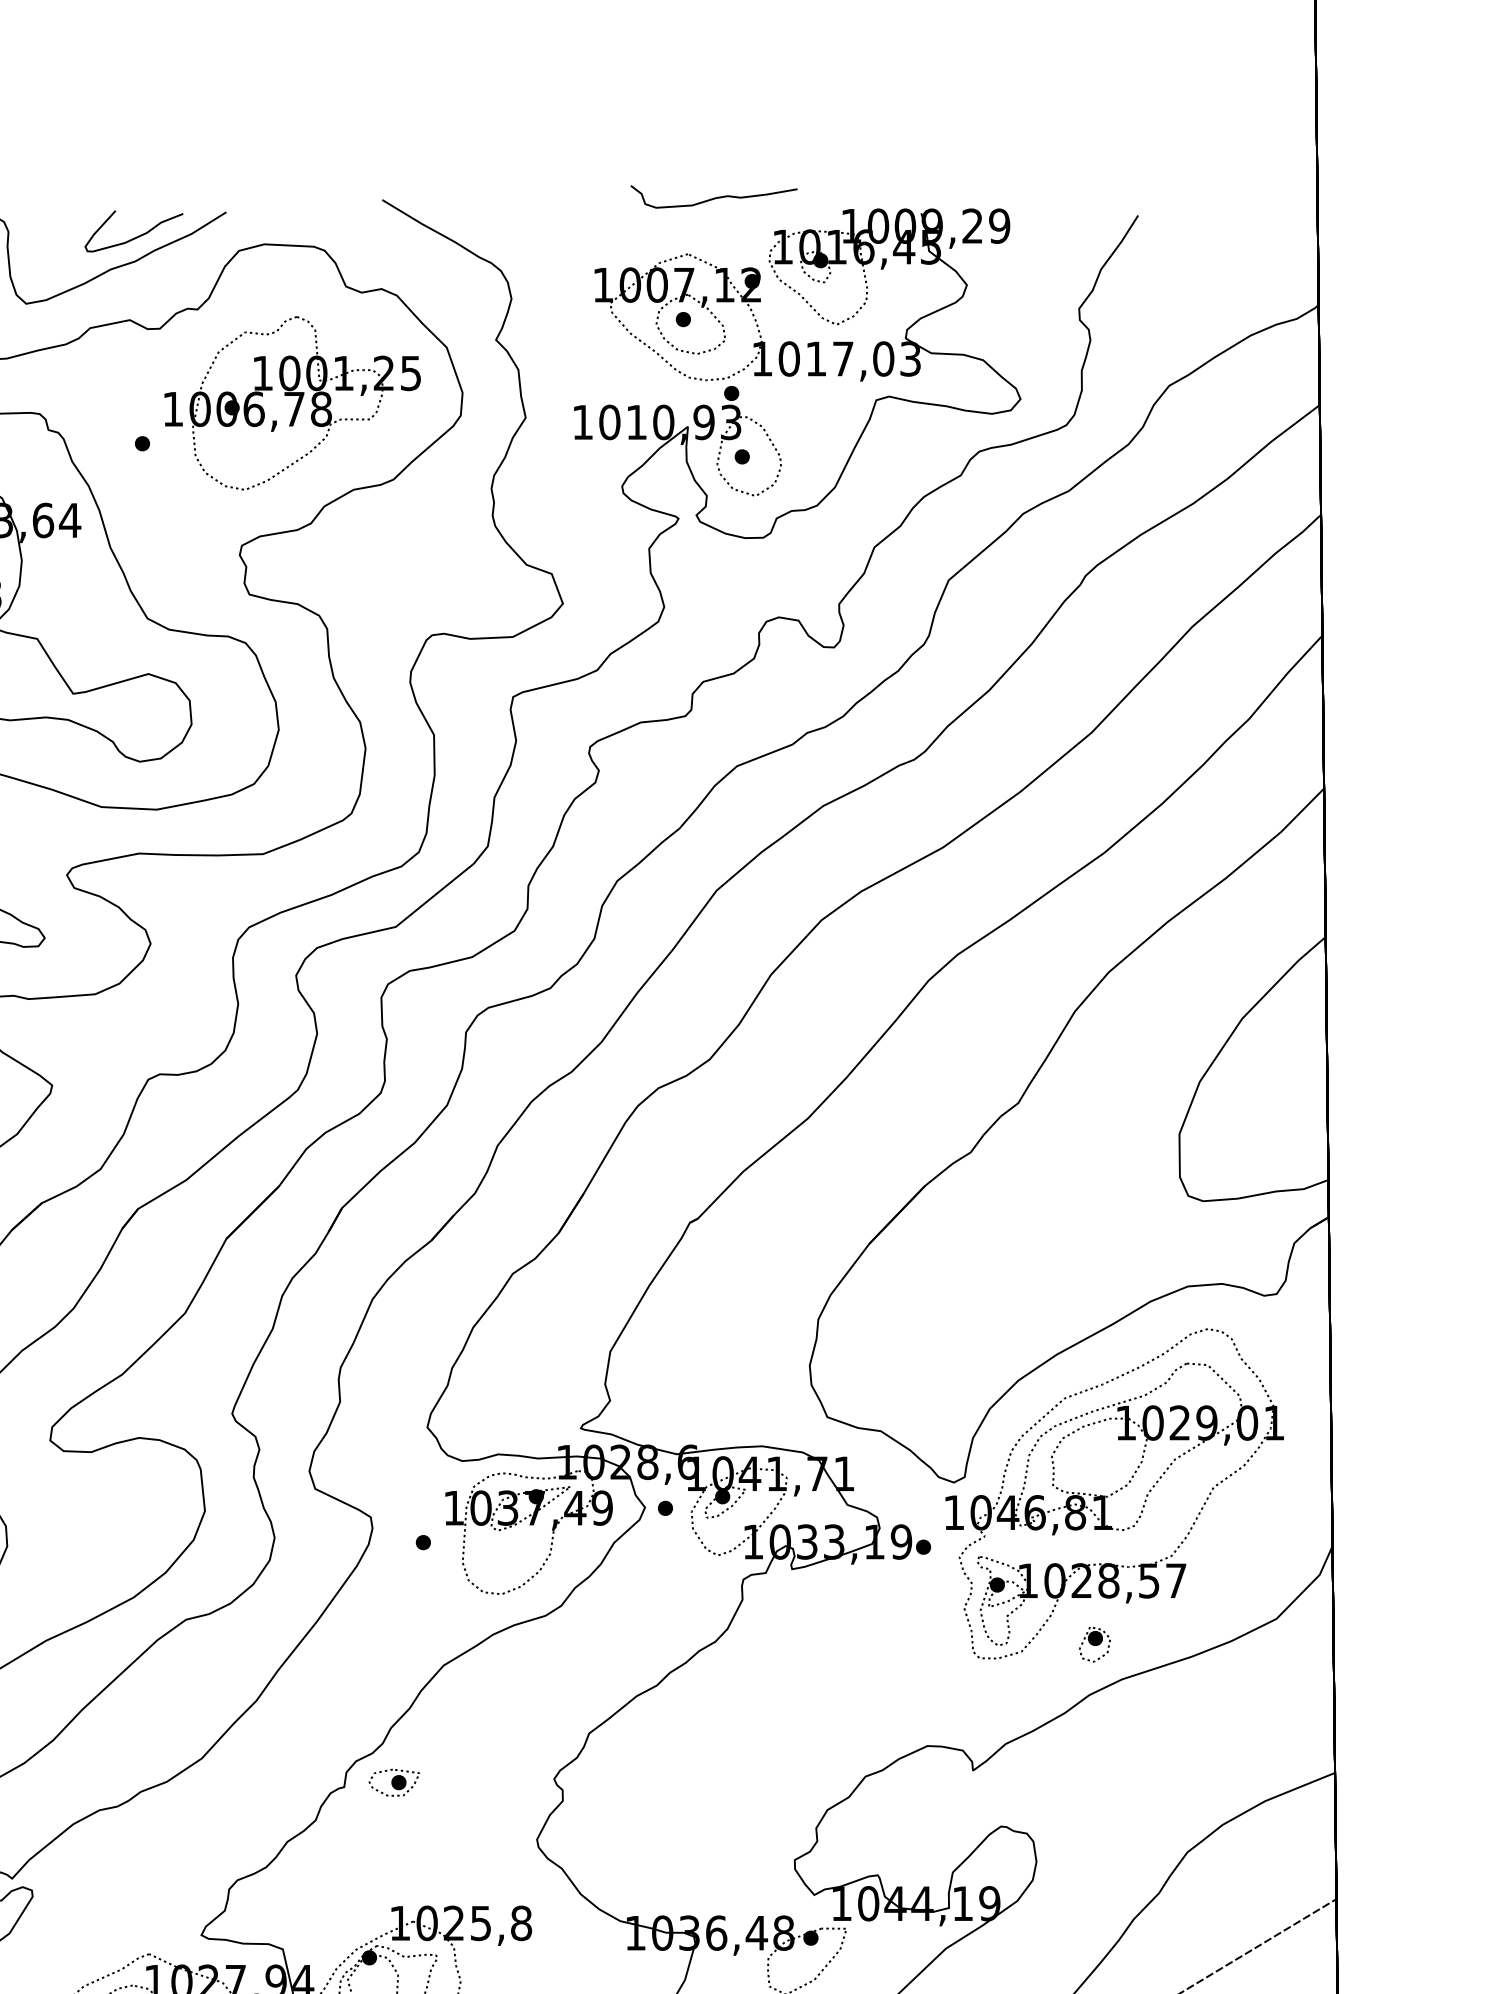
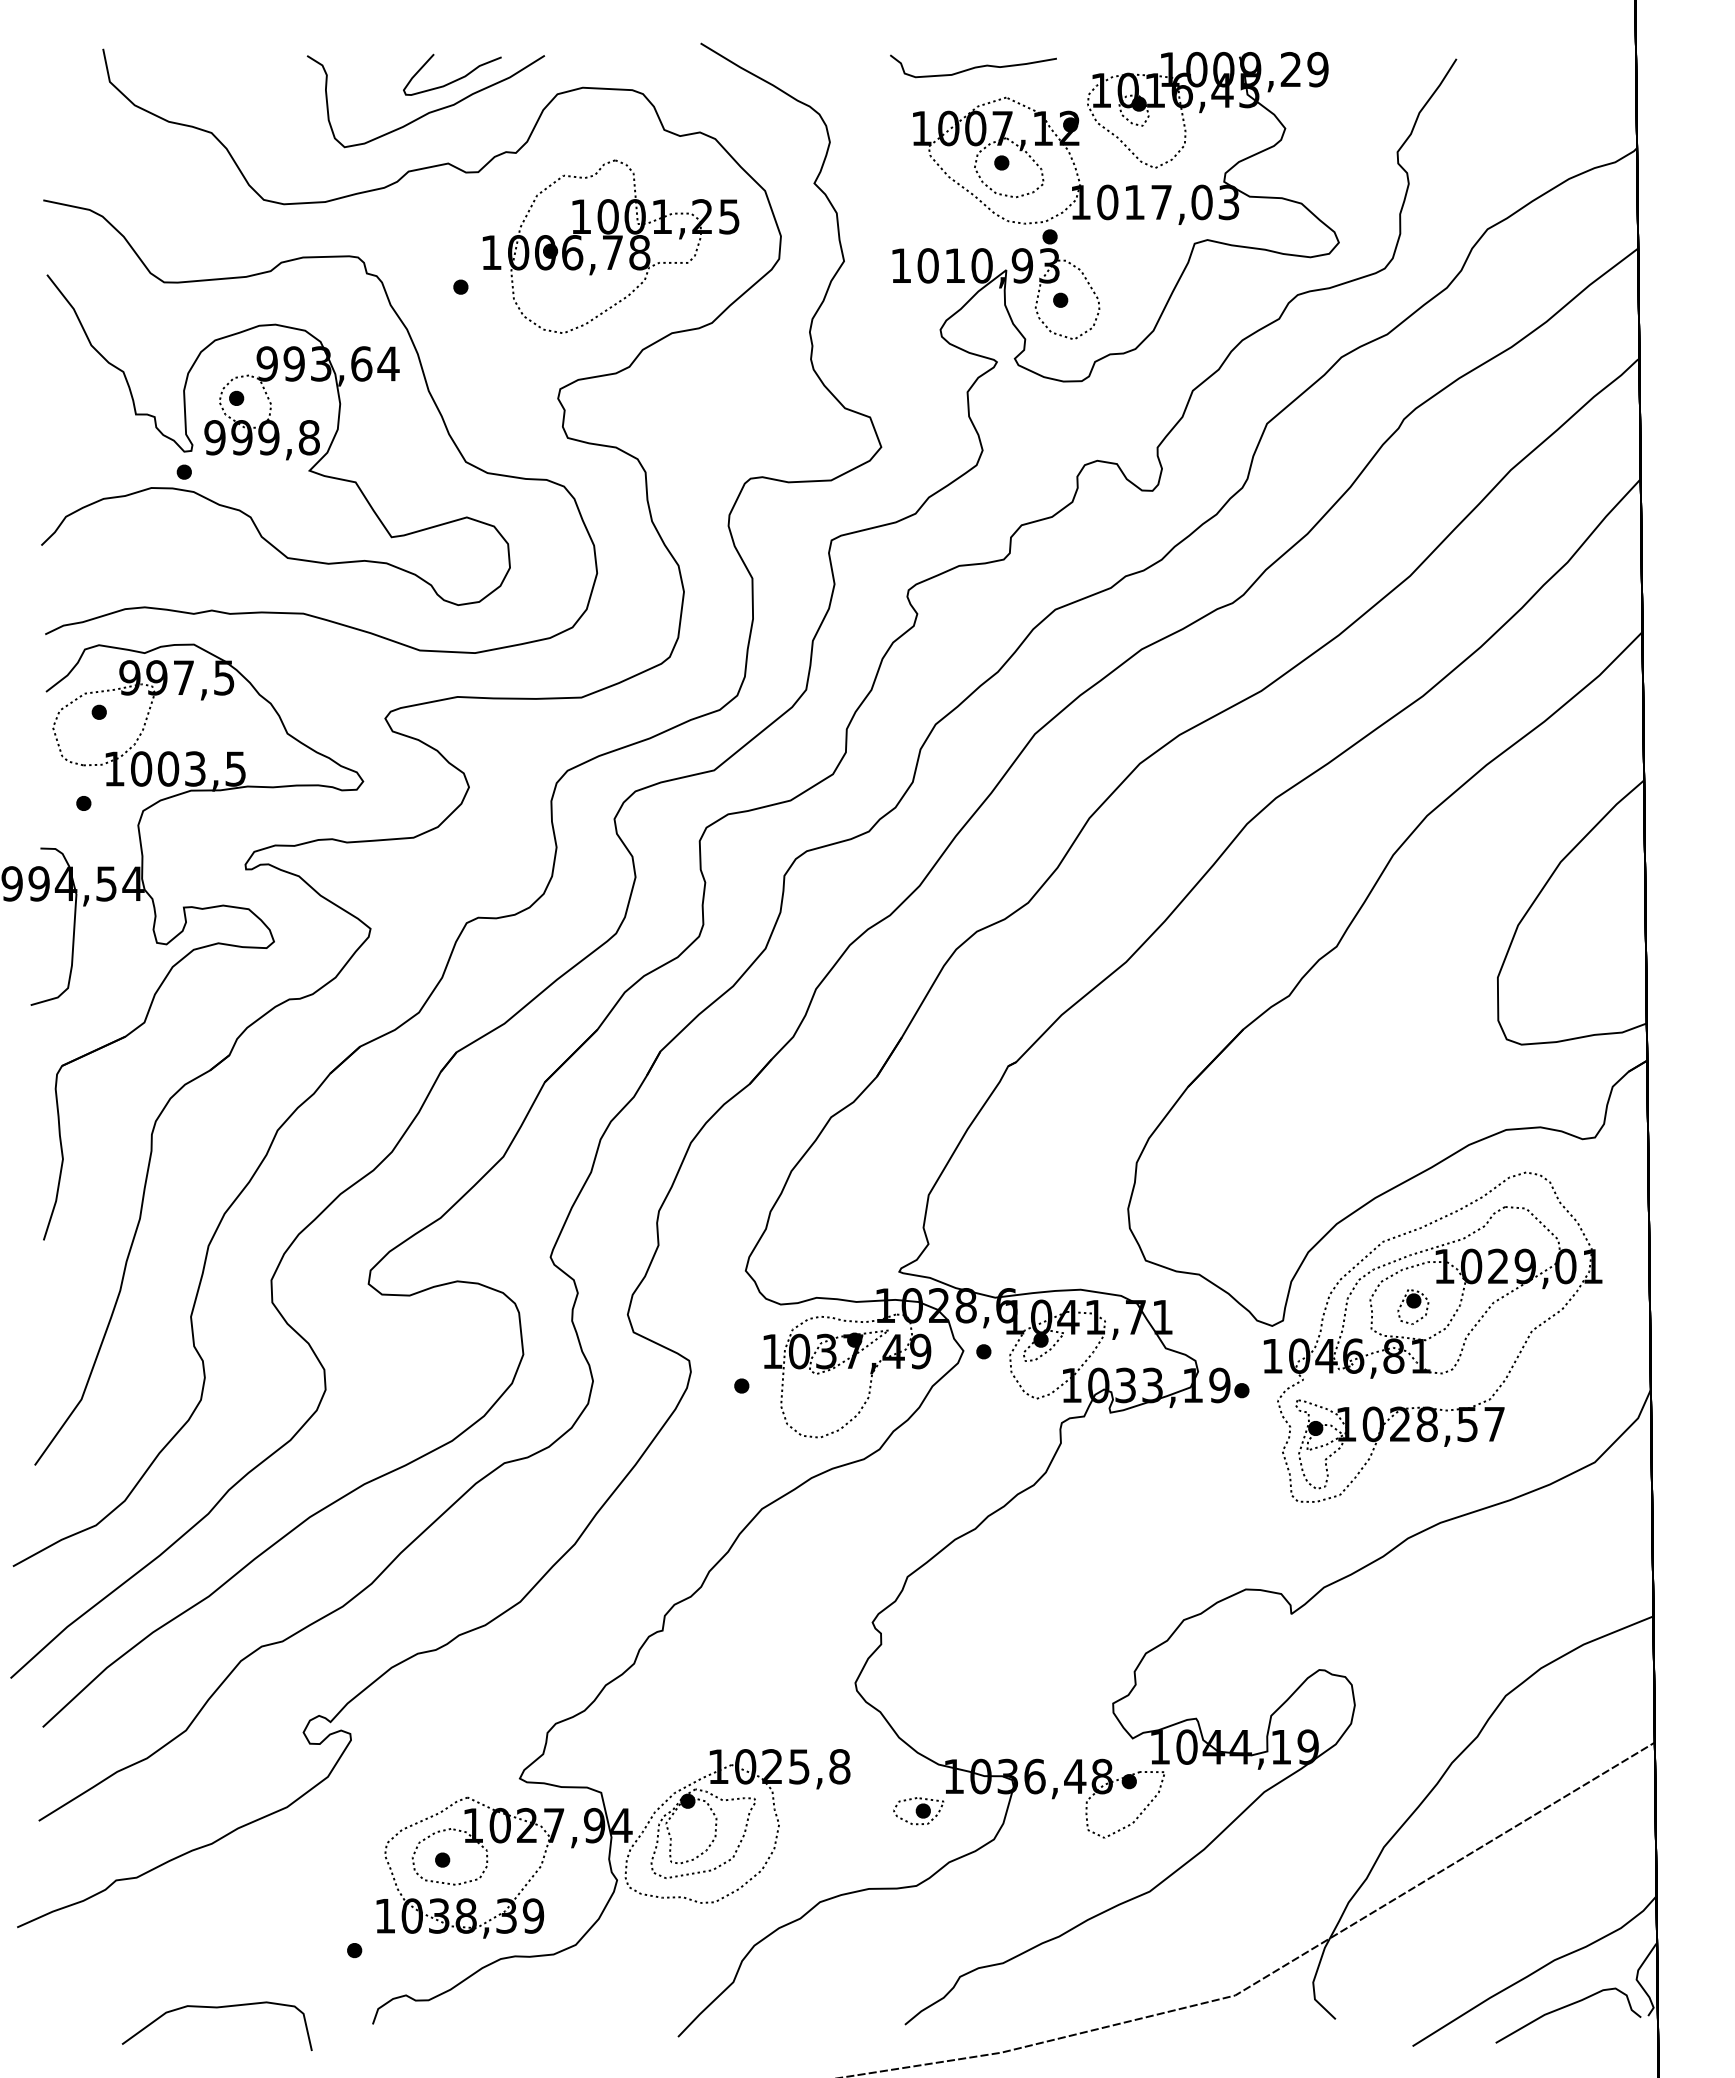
curve: (715, 197) -> (974, 66), moved
part: (1095, 1644) -> (1413, 1306), moved
part: (394, 1783) -> (918, 1811), moved

